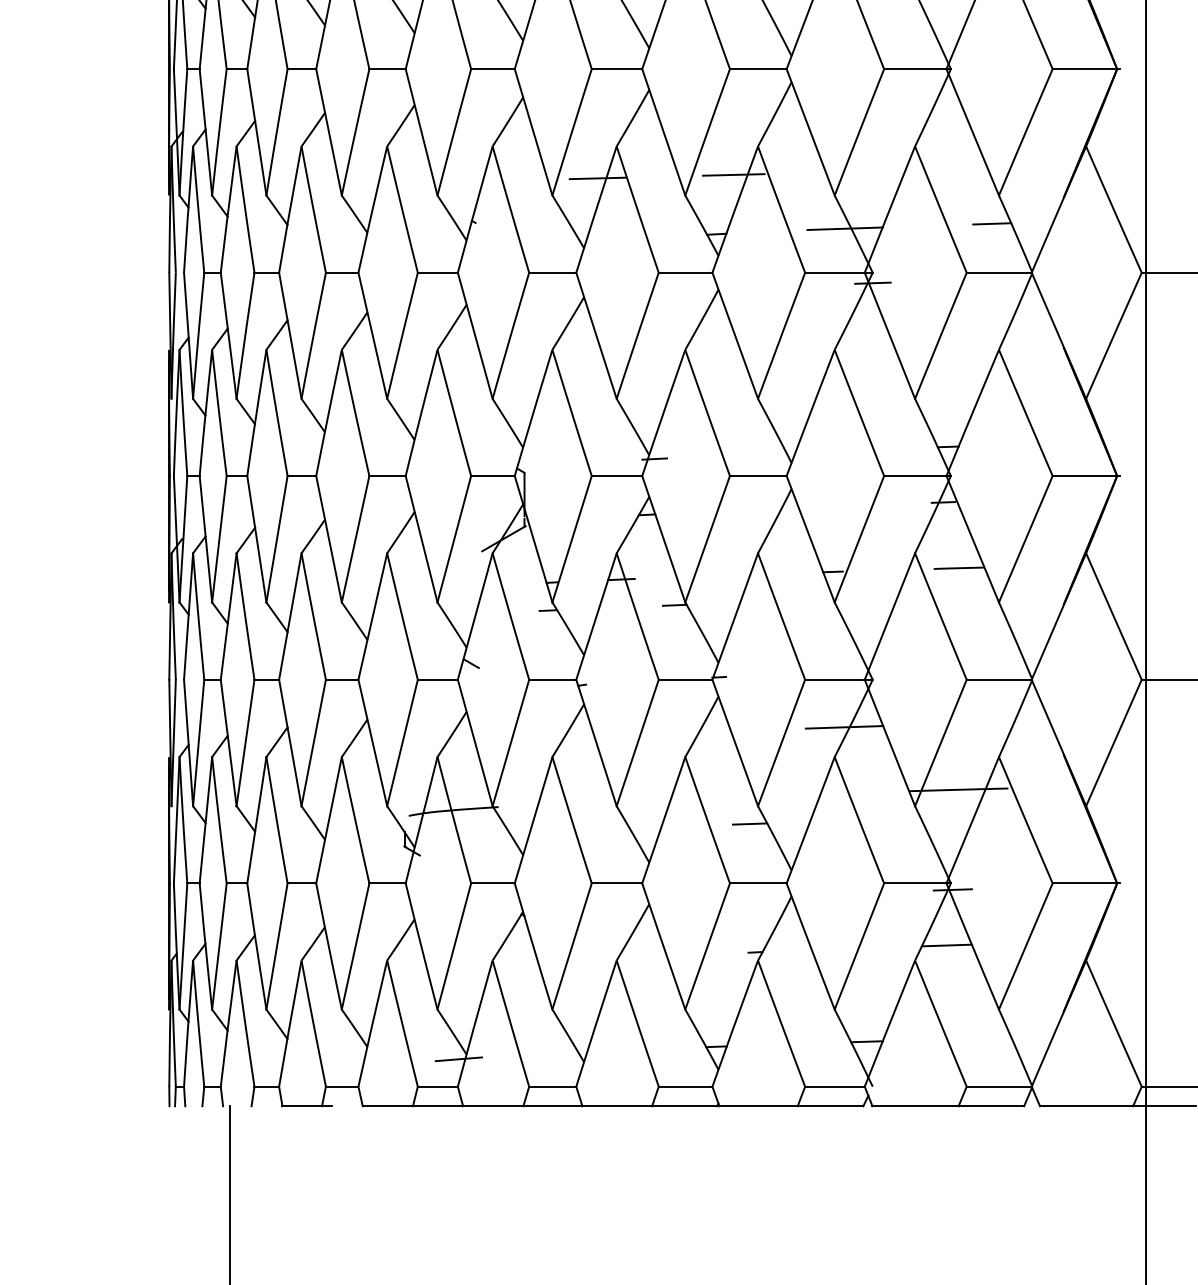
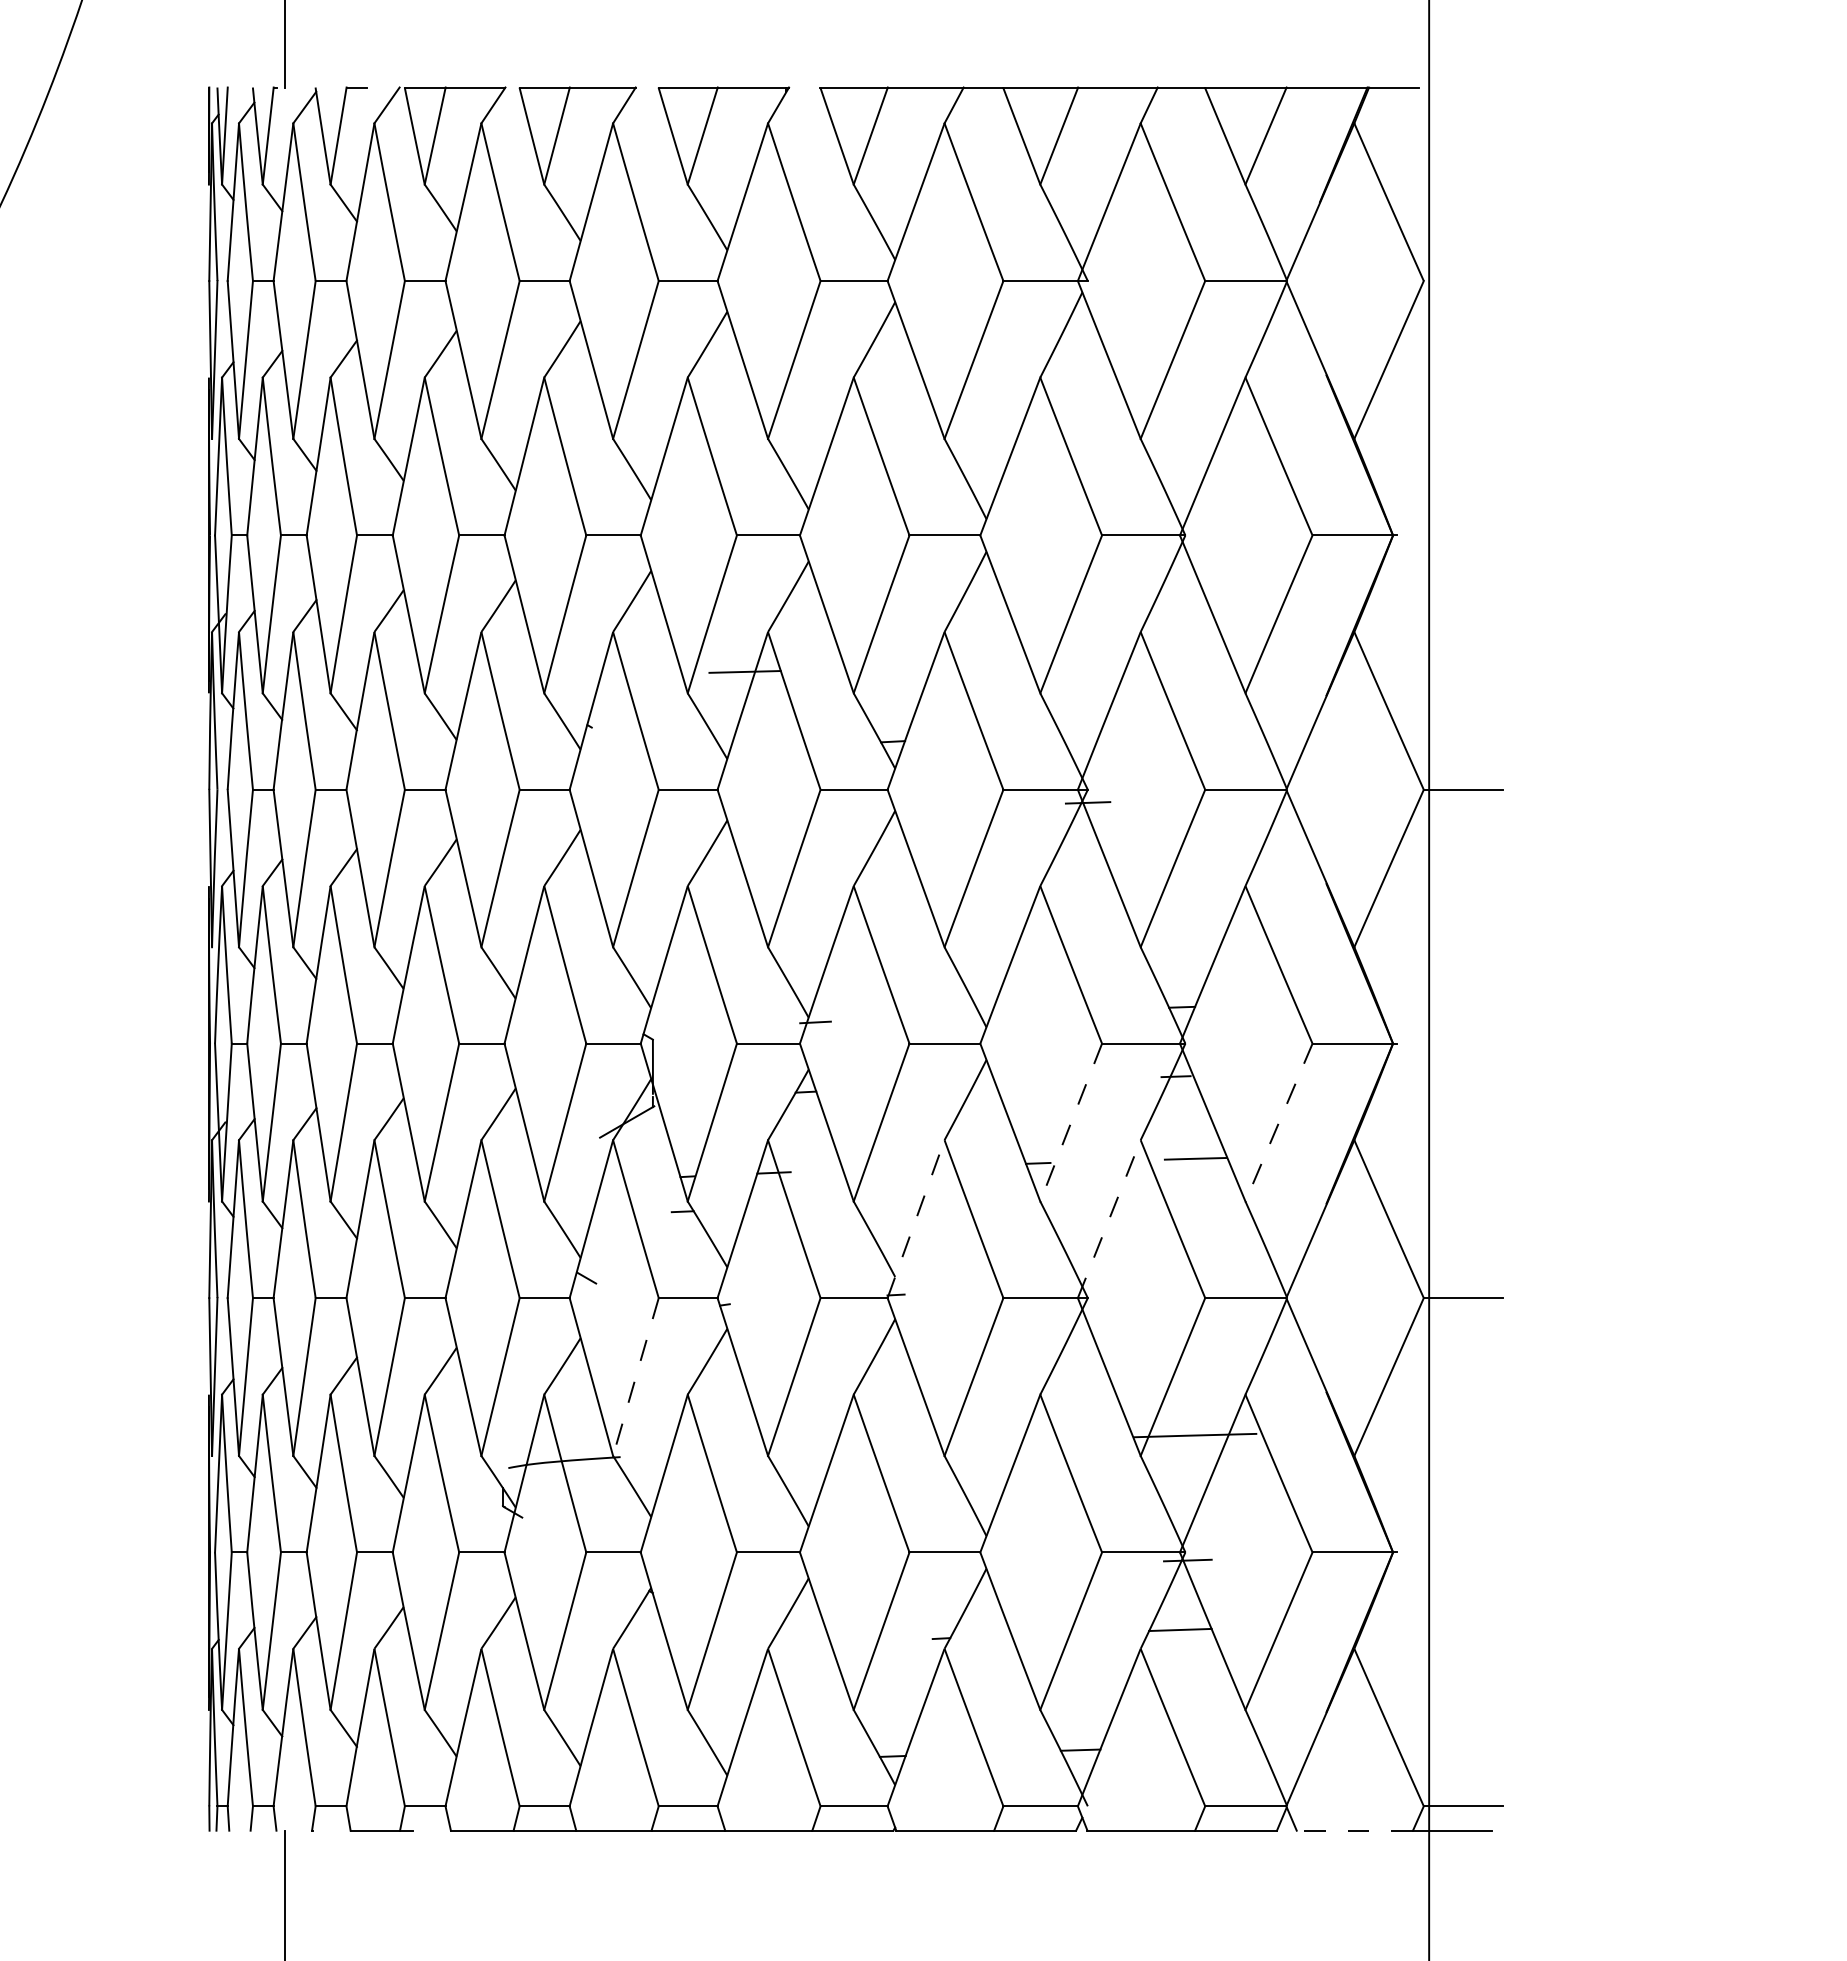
line: (733, 174) -> (913, 667), removed
line: (991, 223) -> (1236, 728), removed
line: (845, 228) -> (1053, 734), removed
line: (859, 539) -> (1071, 1122), solid -> dashed
line: (1026, 539) -> (1279, 1122), solid -> dashed
line: (674, 604) -> (840, 1204), removed
line: (735, 616) -> (916, 1219), solid -> dashed
line: (890, 616) -> (1109, 1219), solid -> dashed
line: (844, 727) -> (1052, 1357), removed
line: (510, 743) -> (635, 1377), solid -> dashed
line: (749, 823) -> (934, 1477), removed
line: (458, 1058) -> (570, 1771), removed
line: (1086, 1106) -> (1354, 1830), solid -> dashed

